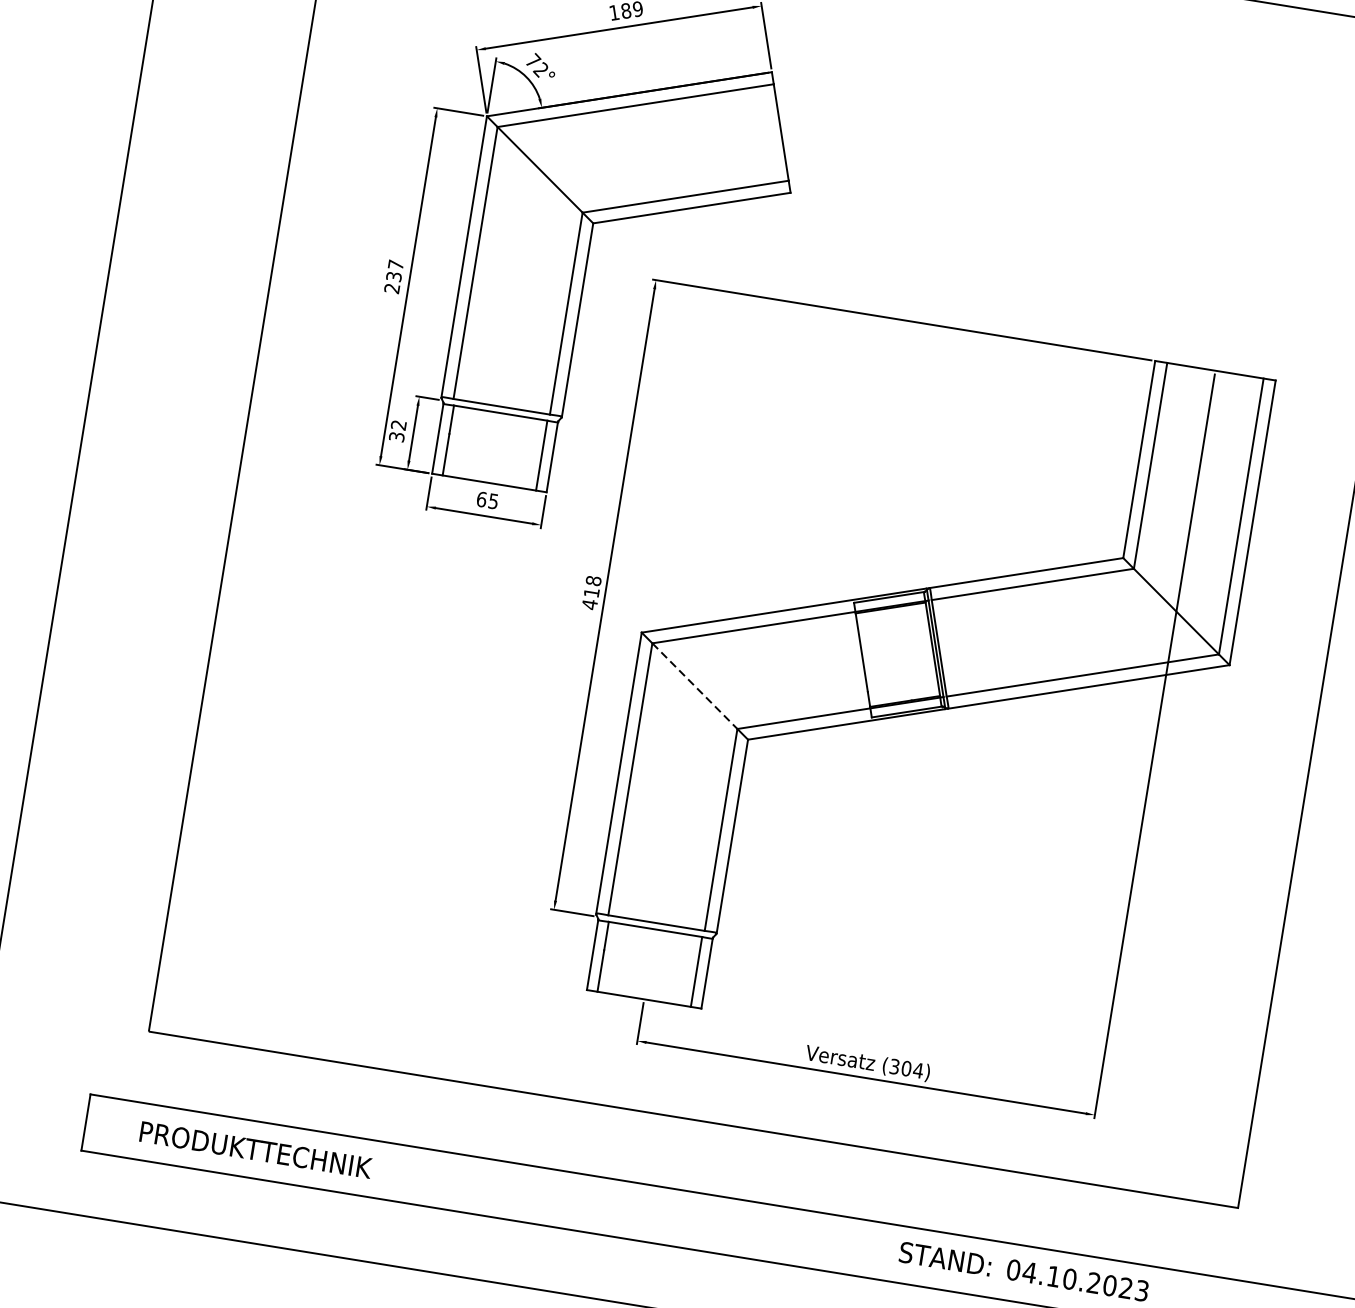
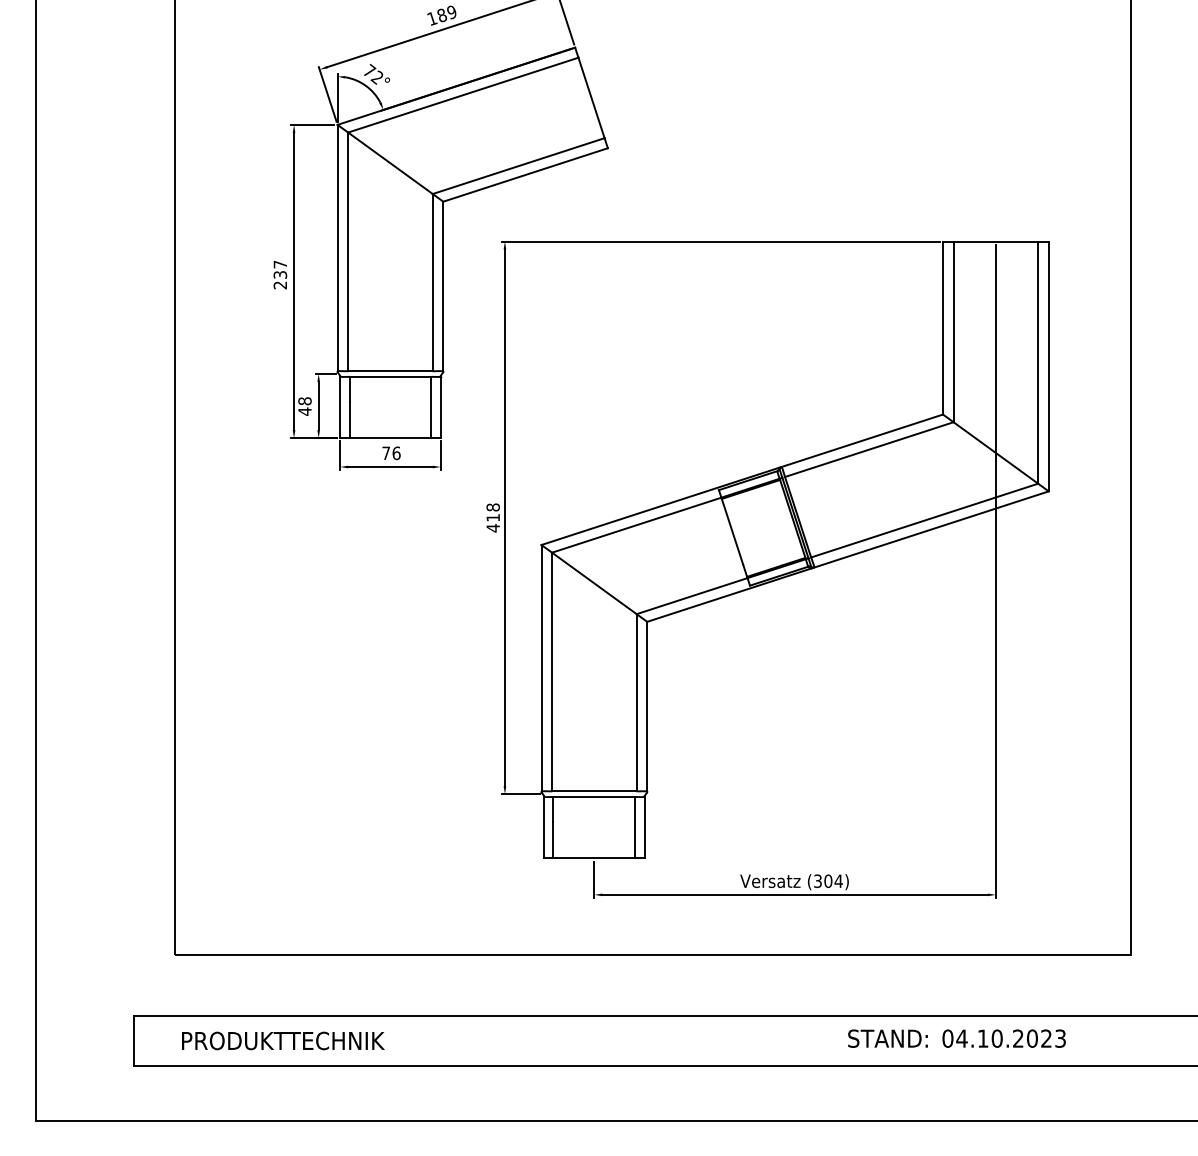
text: (397, 431) -> (304, 406), 32 -> 48
text: (487, 500) -> (391, 453), 65 -> 76
line: (695, 686) -> (594, 583), dashed -> solid

